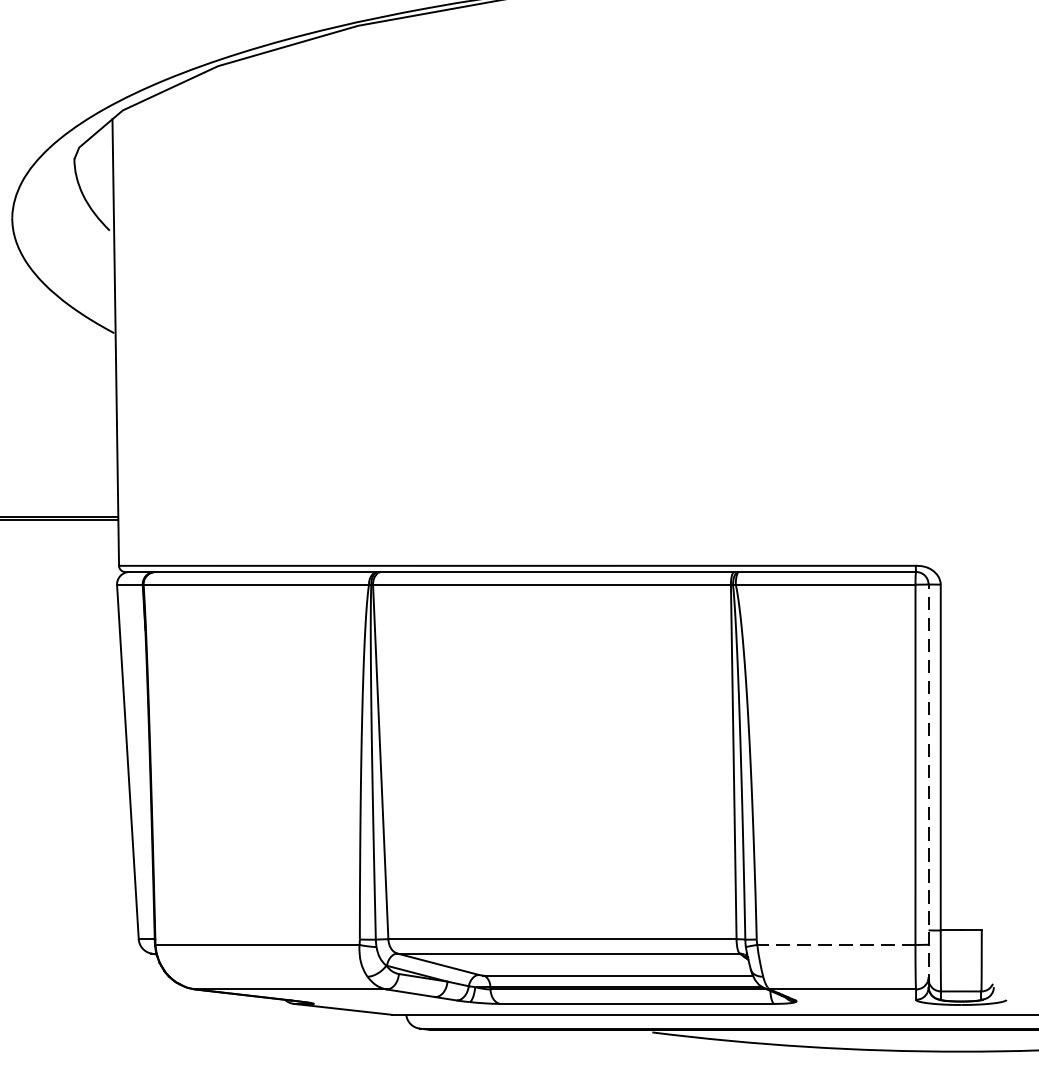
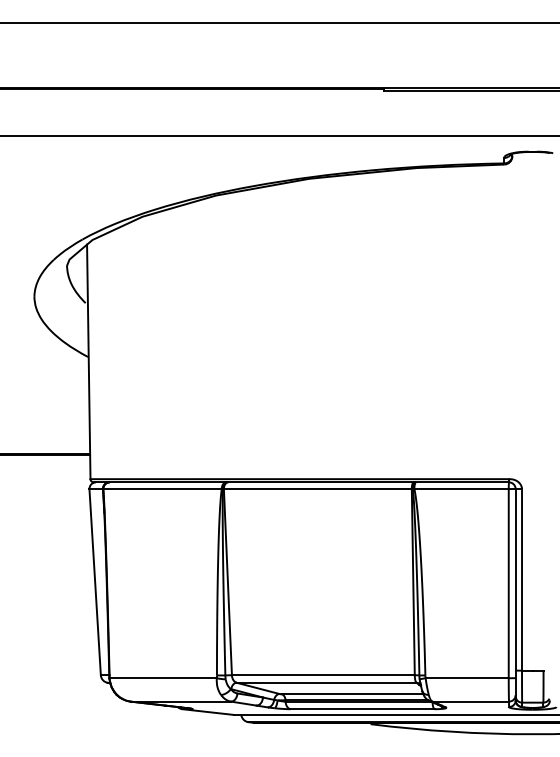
line: (928, 785) -> (515, 594), dashed -> solid
line: (836, 945) -> (467, 678), dashed -> solid

